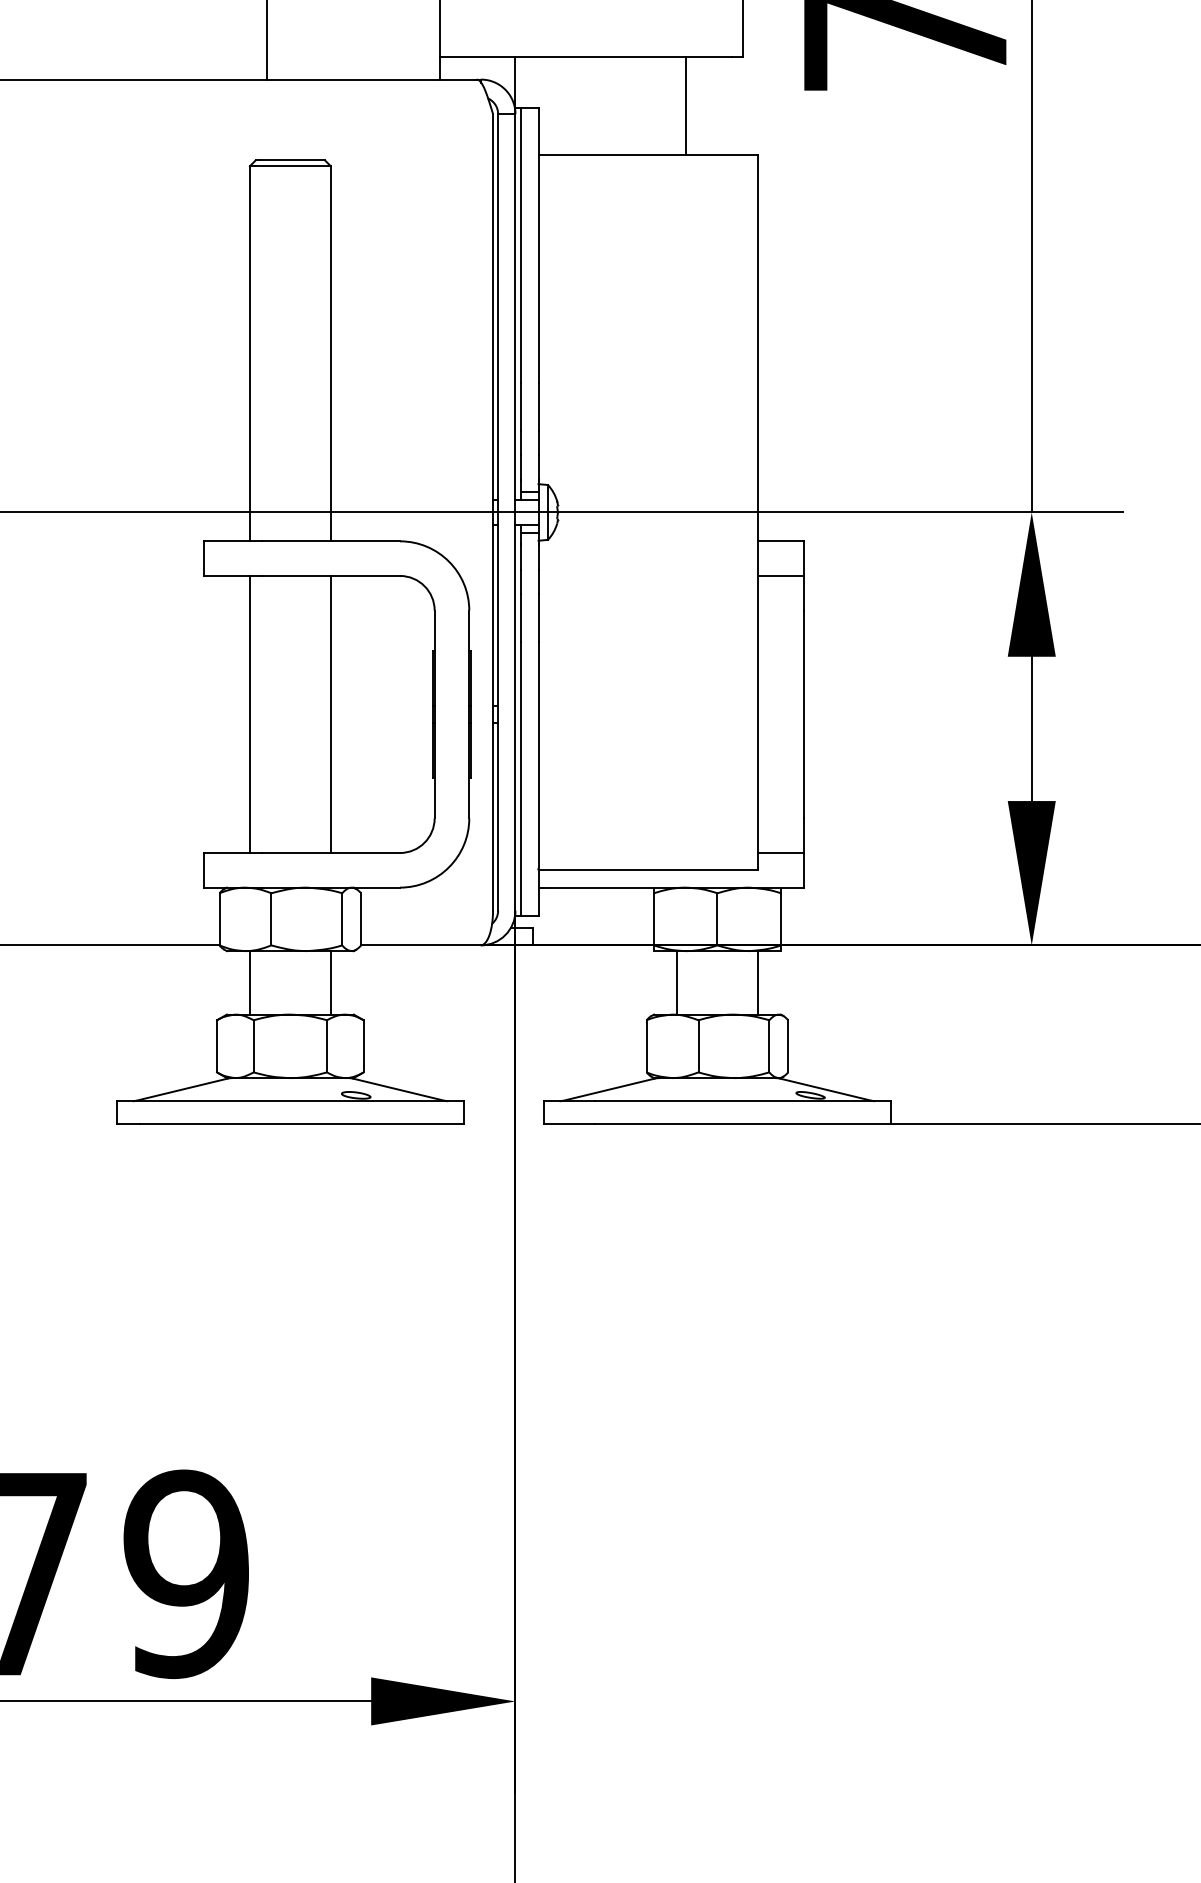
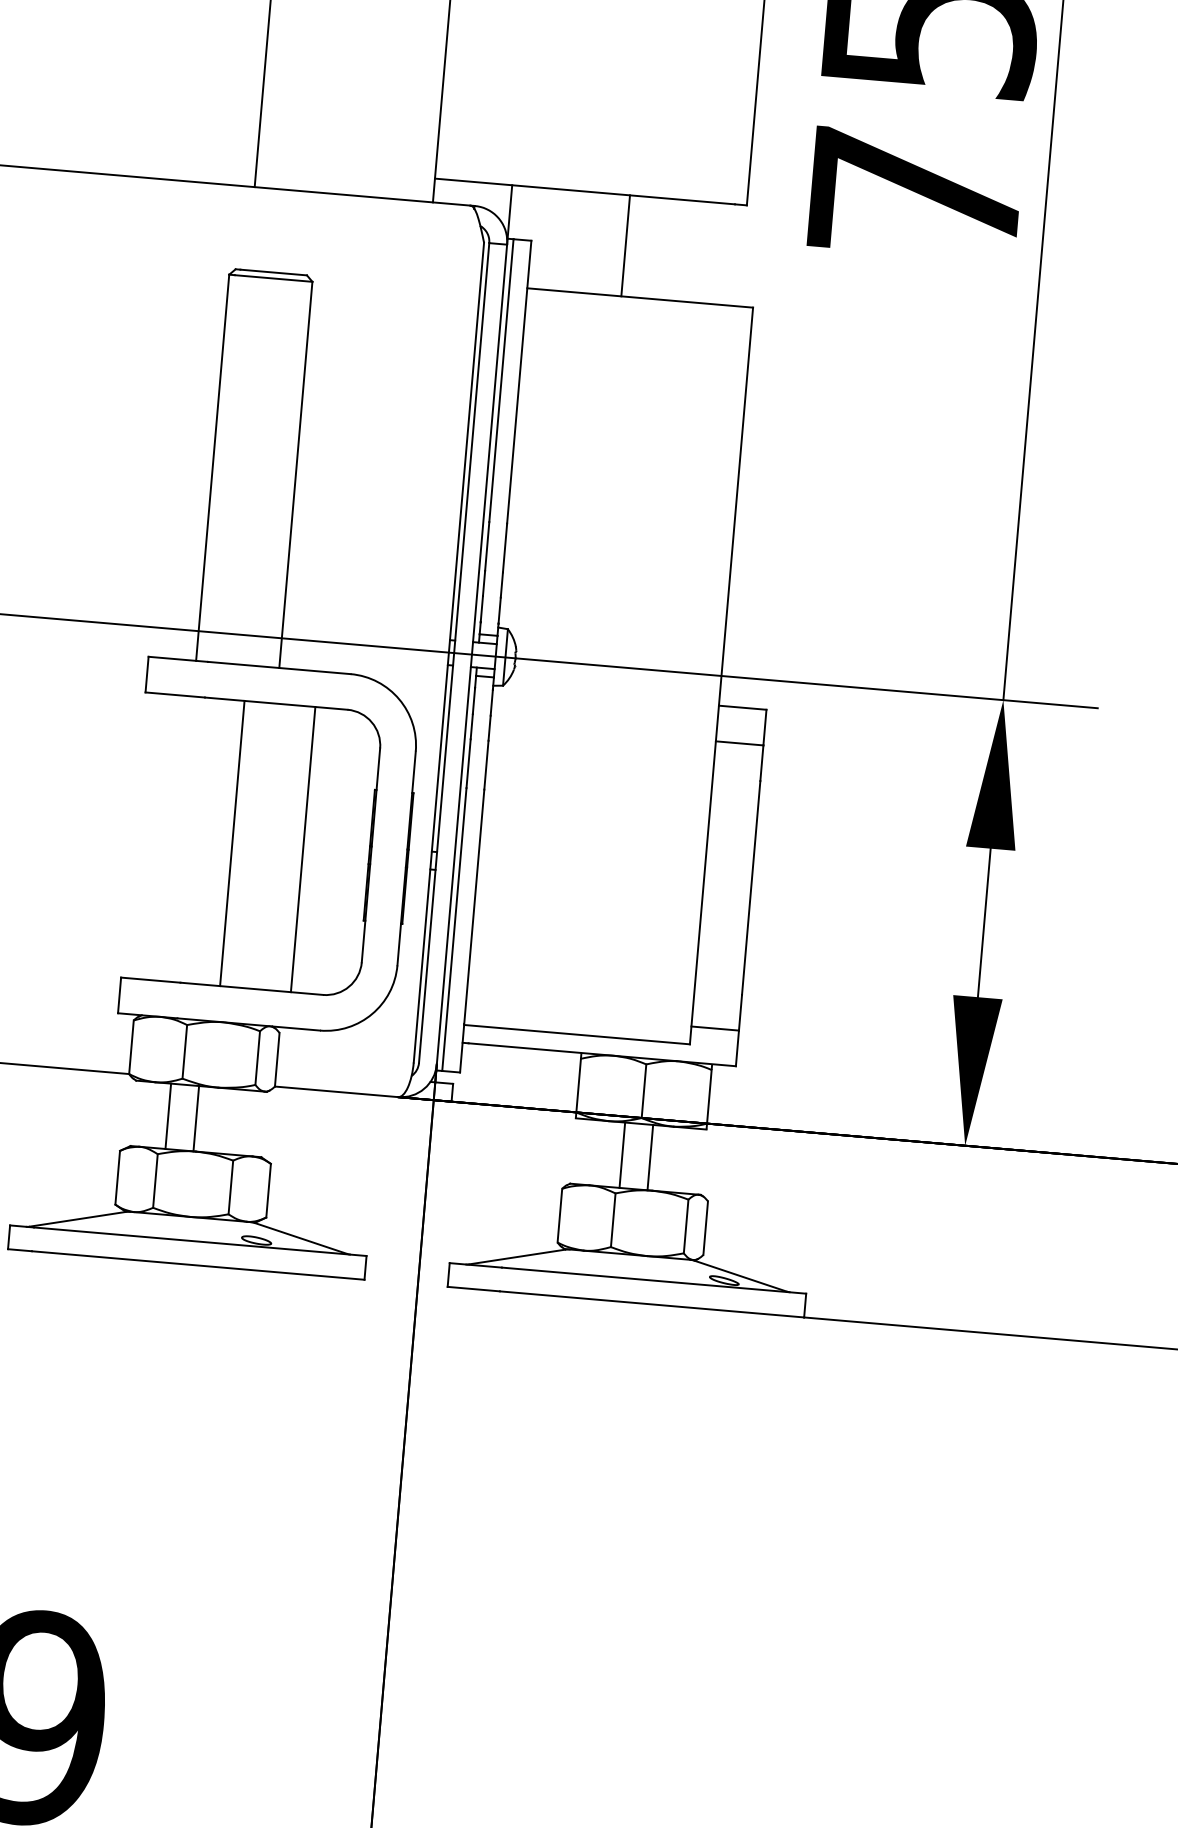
line: (685, 105) -> (625, 245), moved
line: (249, 714) -> (231, 843), moved
line: (330, 714) -> (302, 849), moved
line: (249, 982) -> (195, 1118), moved
line: (330, 982) -> (168, 1115), moved
line: (677, 982) -> (650, 1157), moved
line: (757, 982) -> (621, 1154), moved

